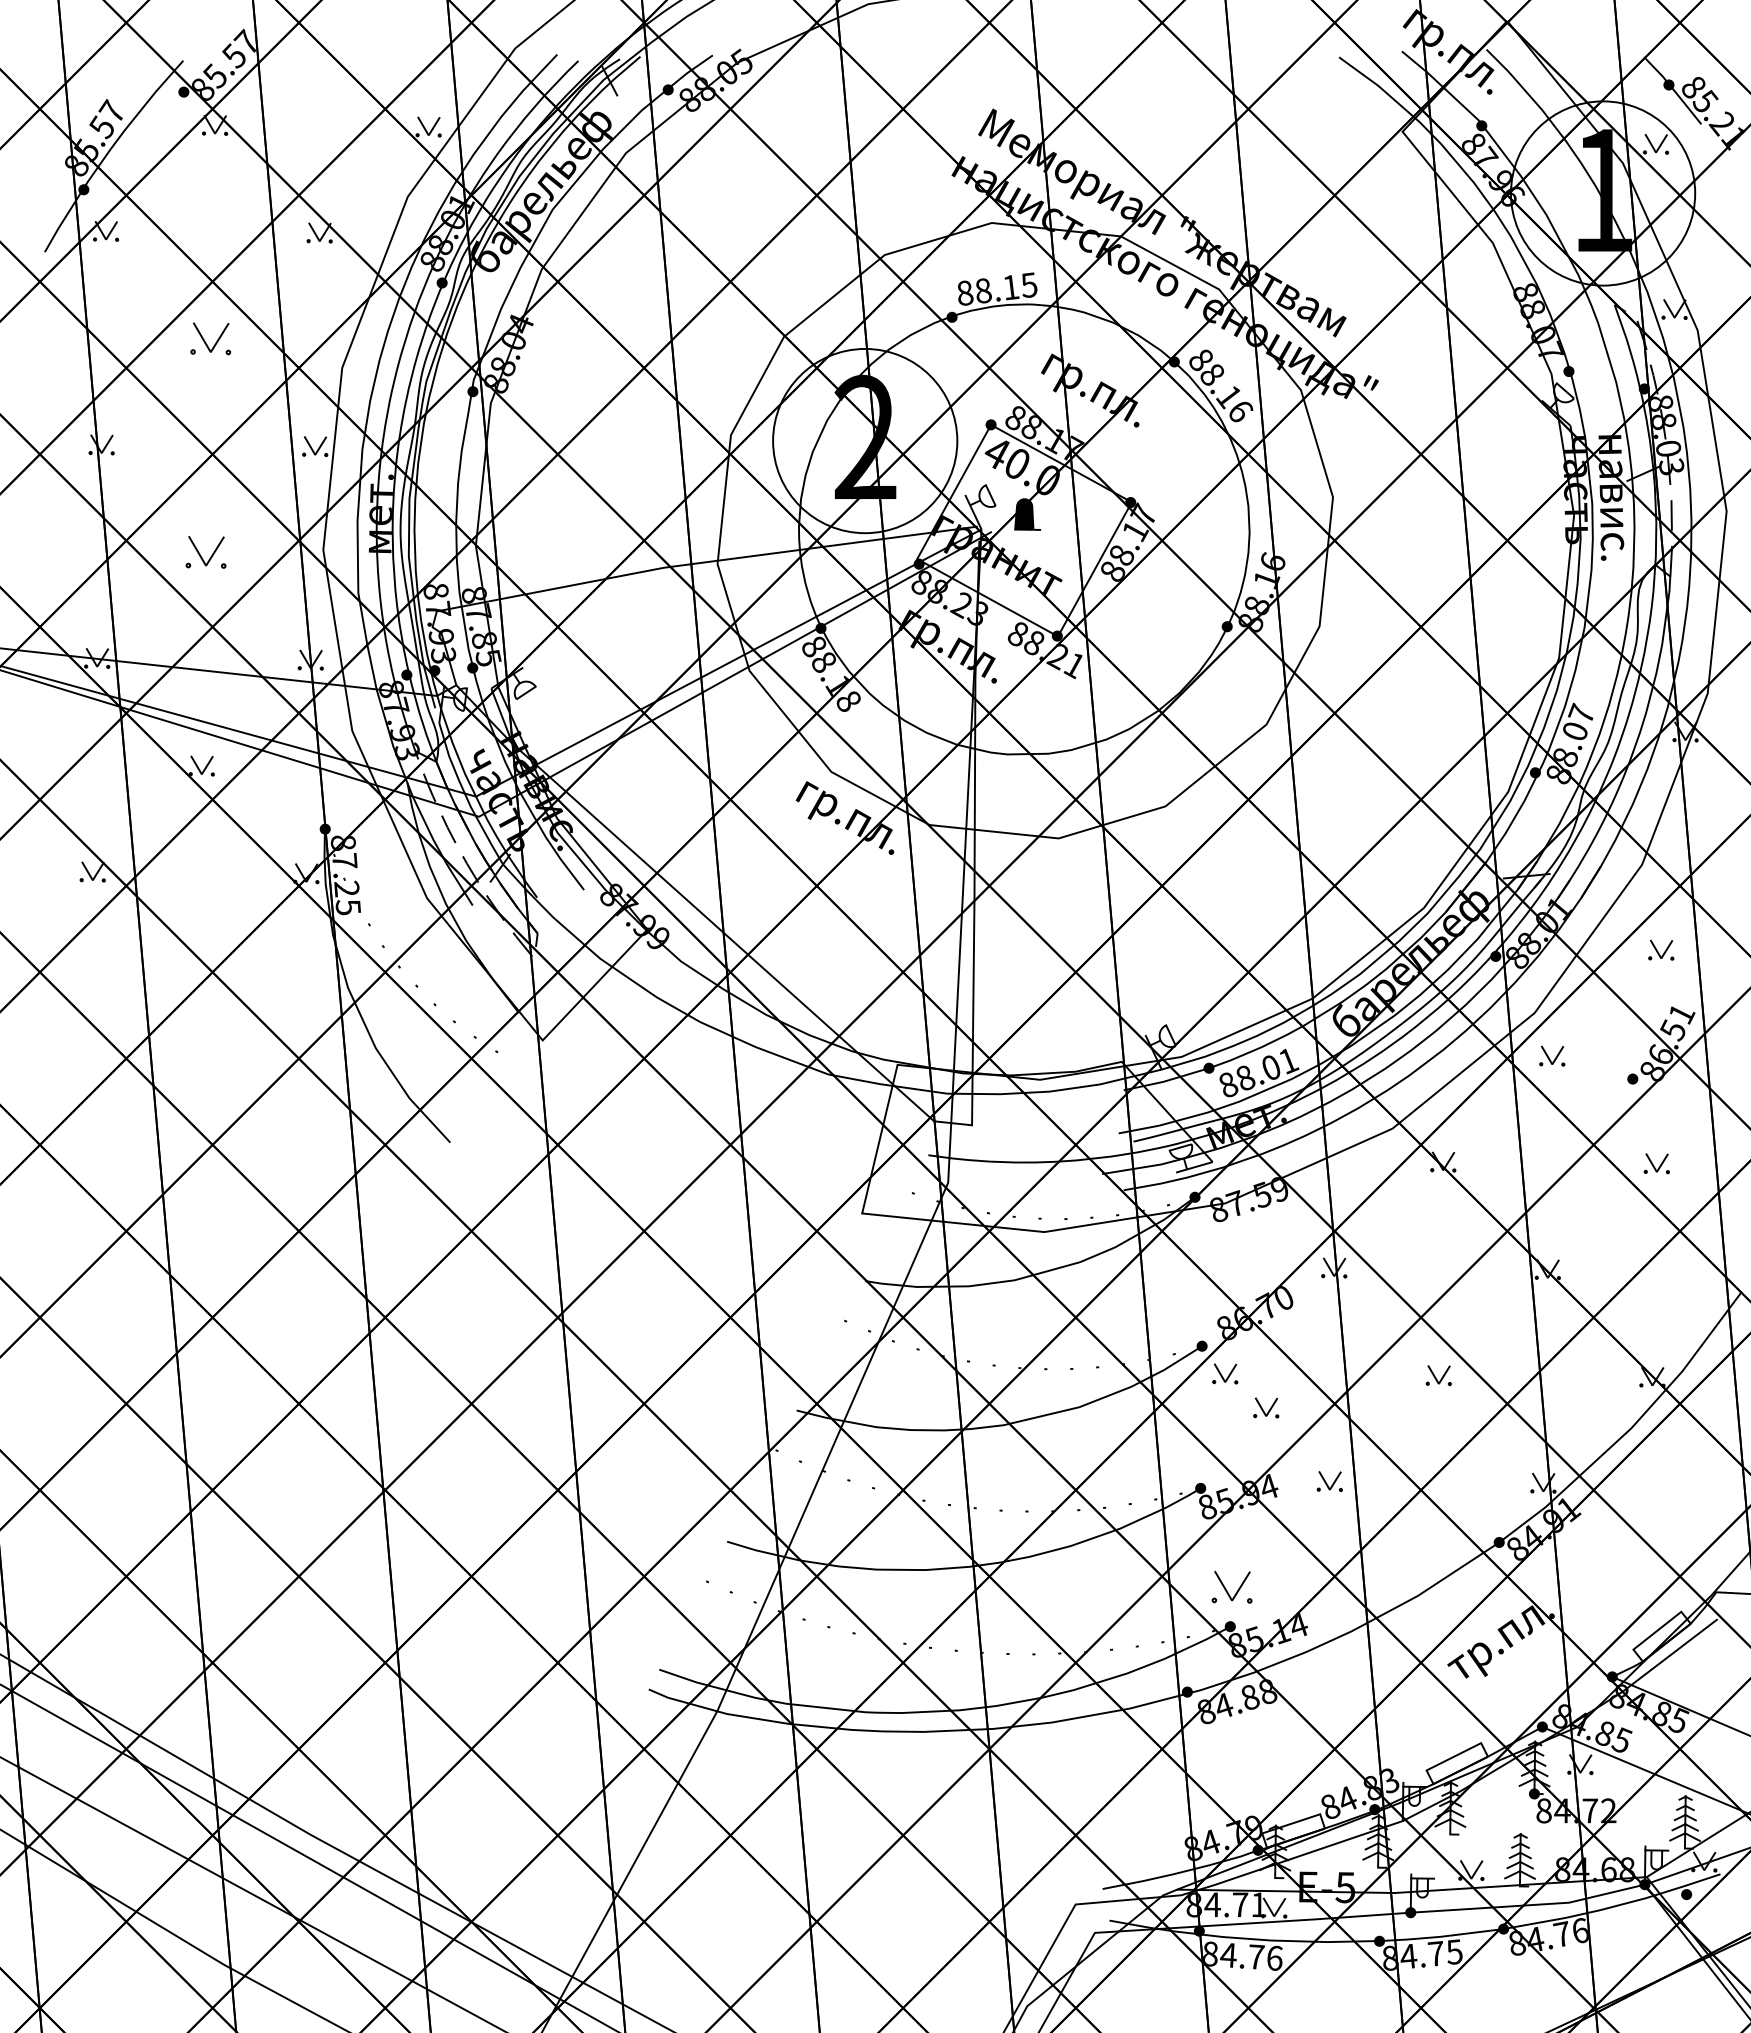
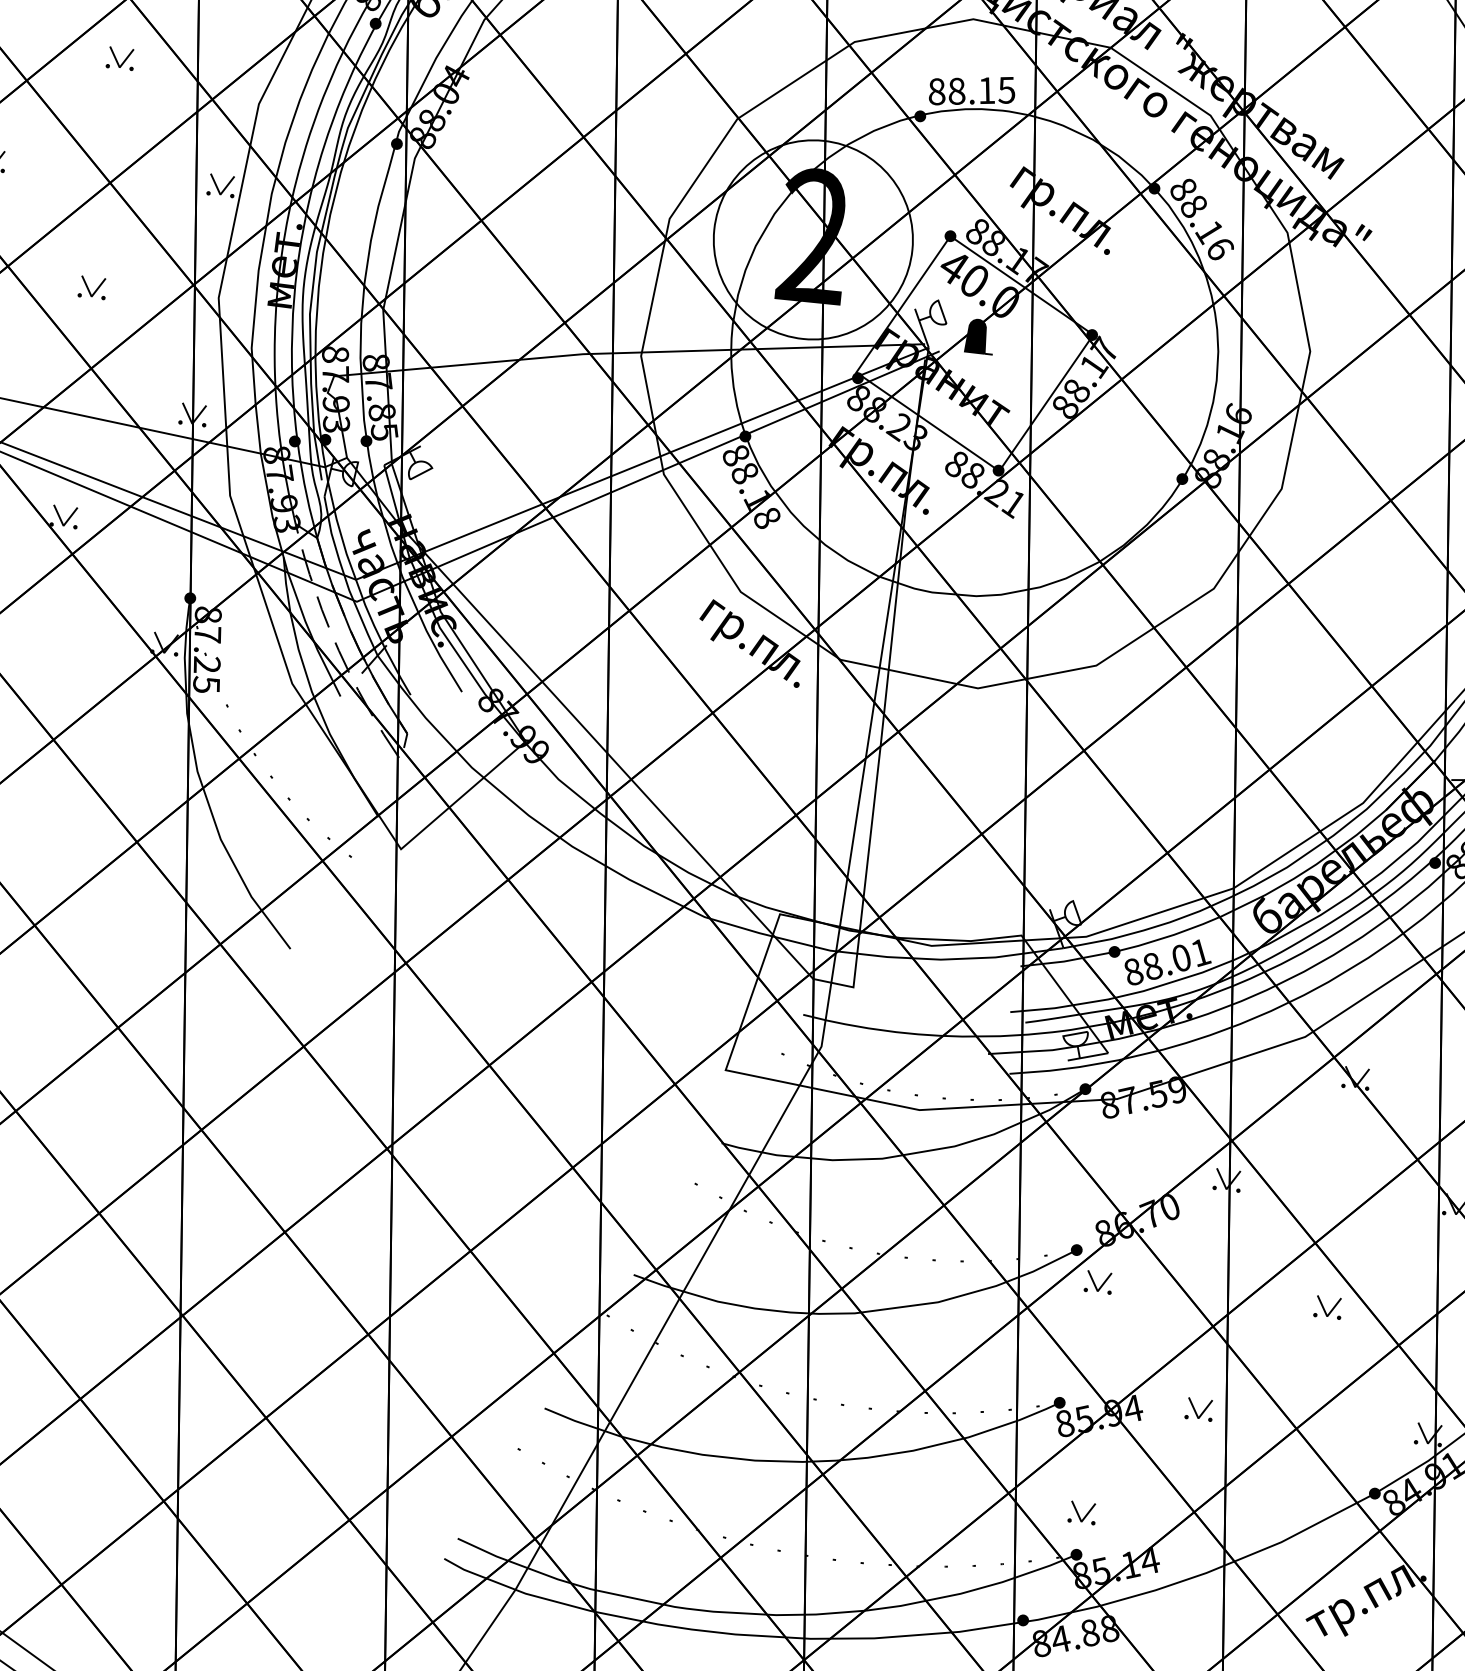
part: (210, 338) -> (120, 58), size x0.62
part: (206, 552) -> (92, 287), size x0.62
part: (1266, 1407) -> (1139, 1323), removed
part: (1231, 1587) -> (1082, 1512), size x0.62

